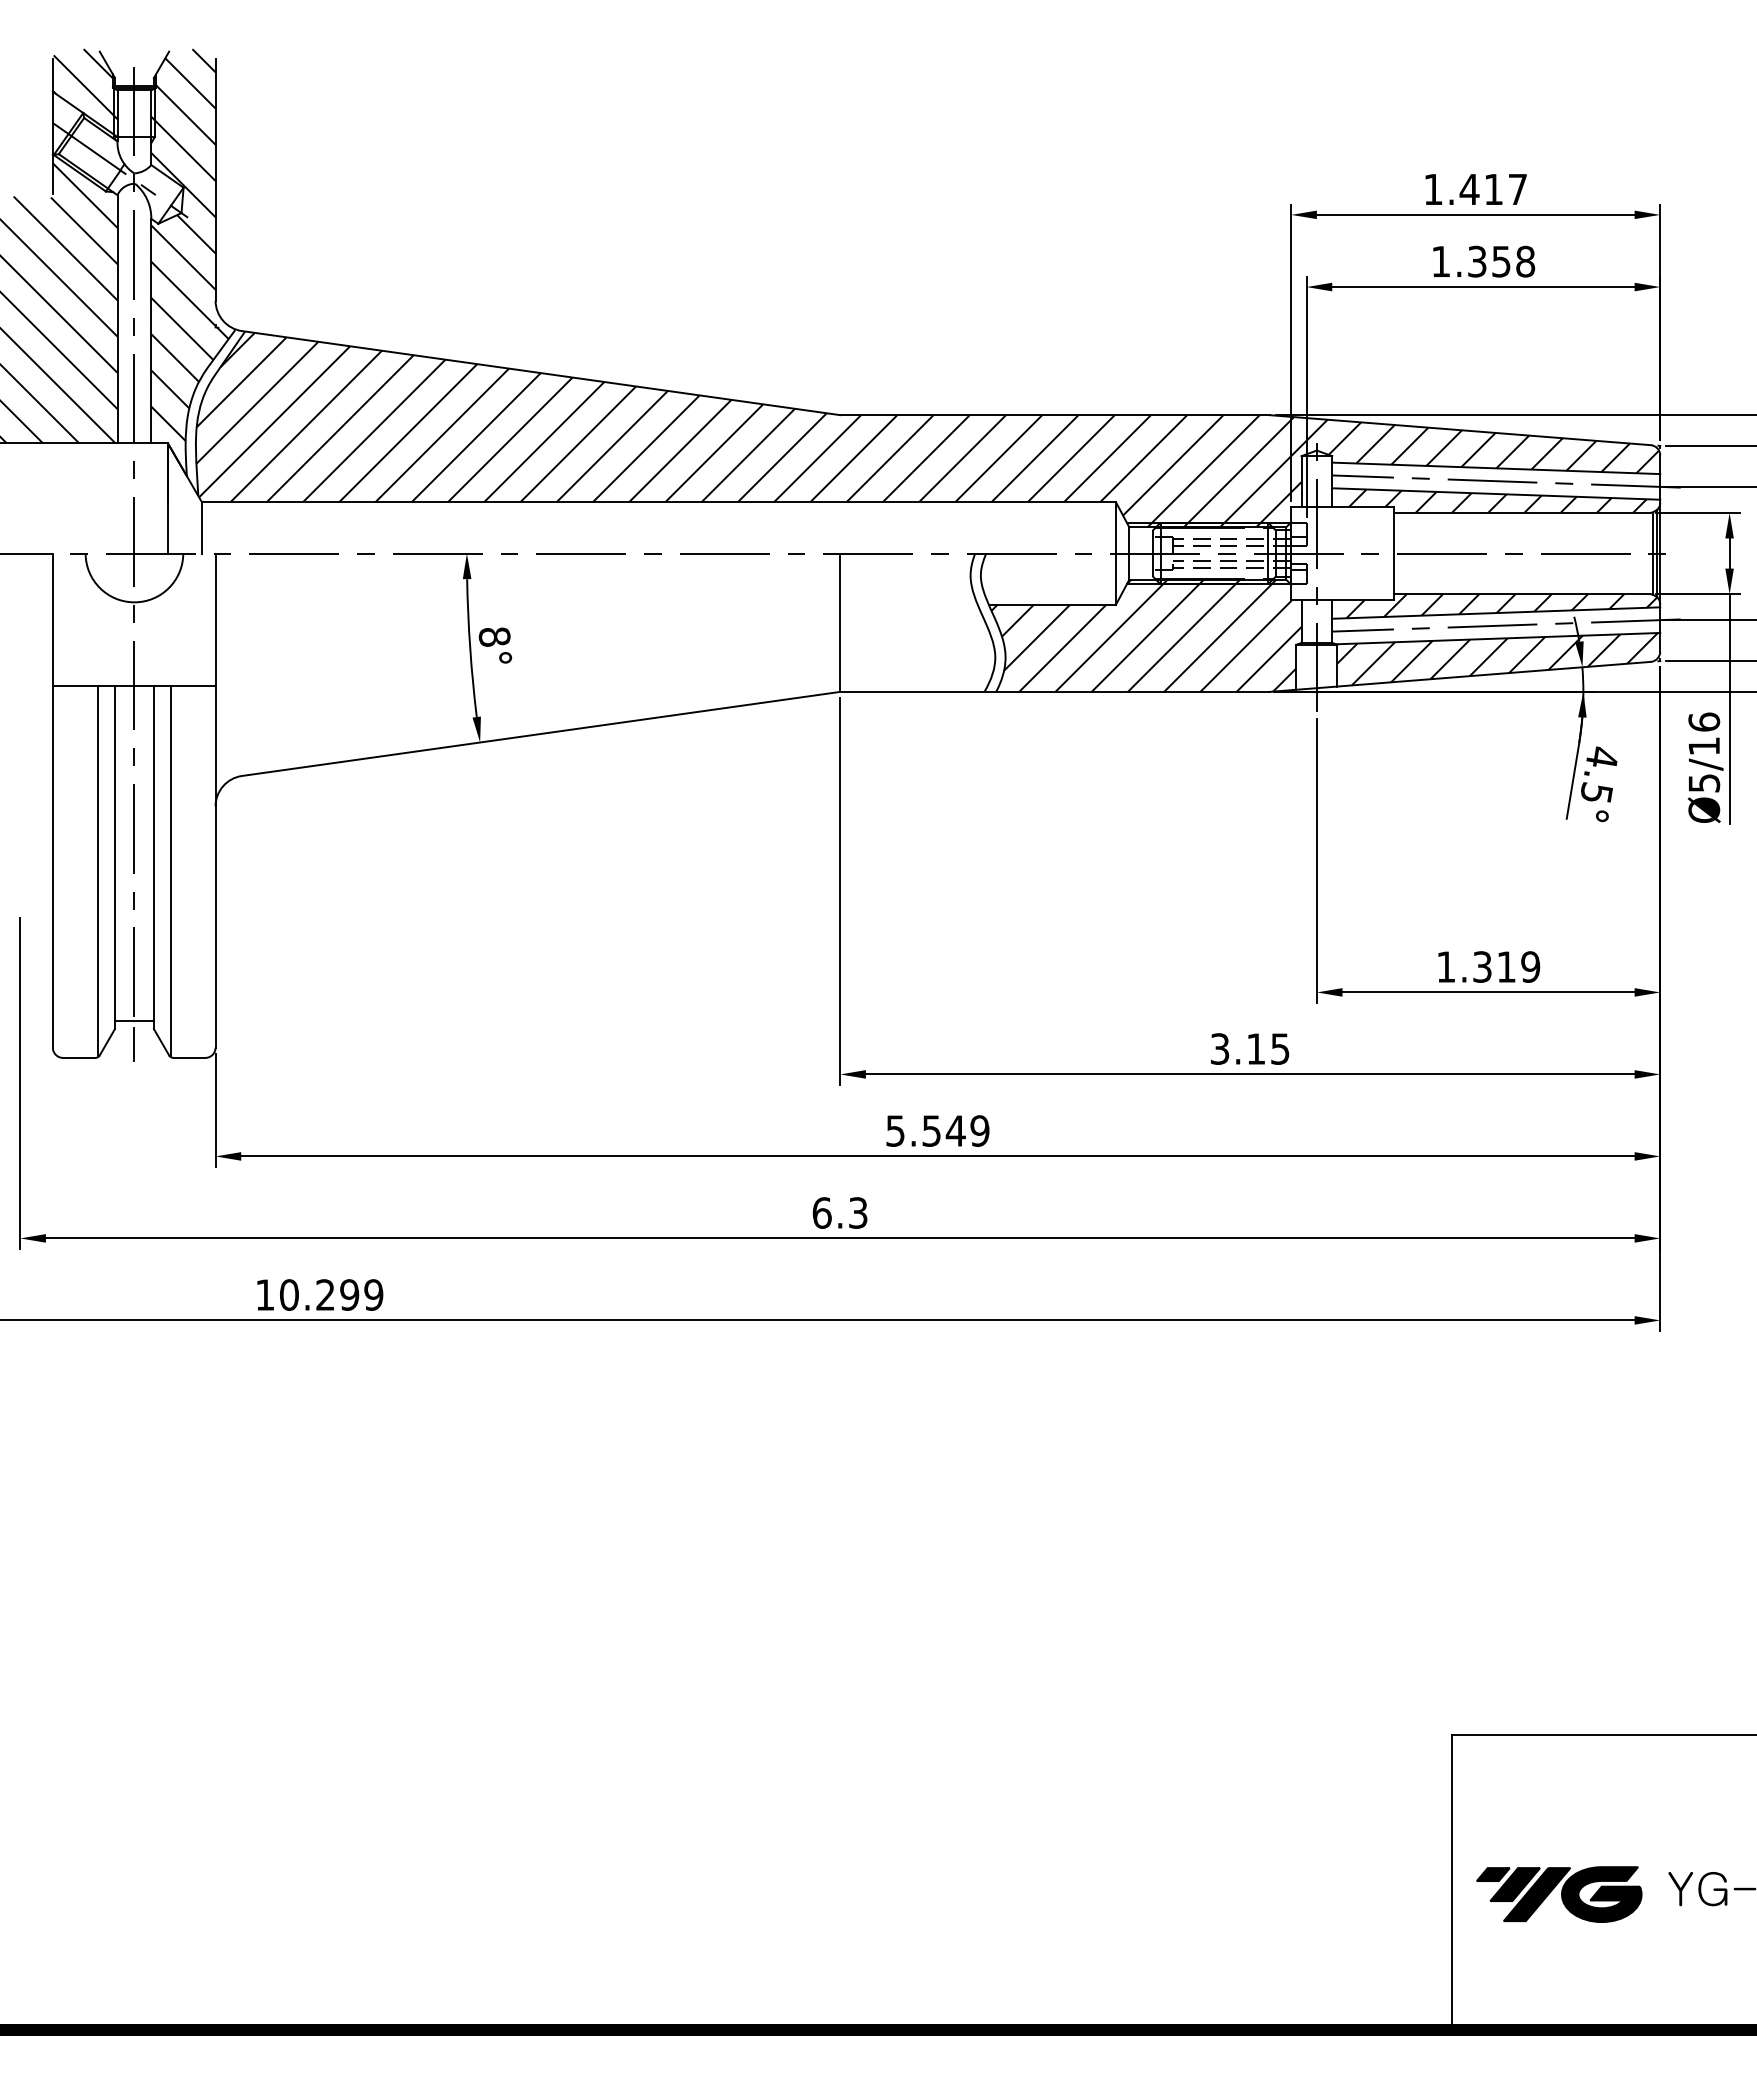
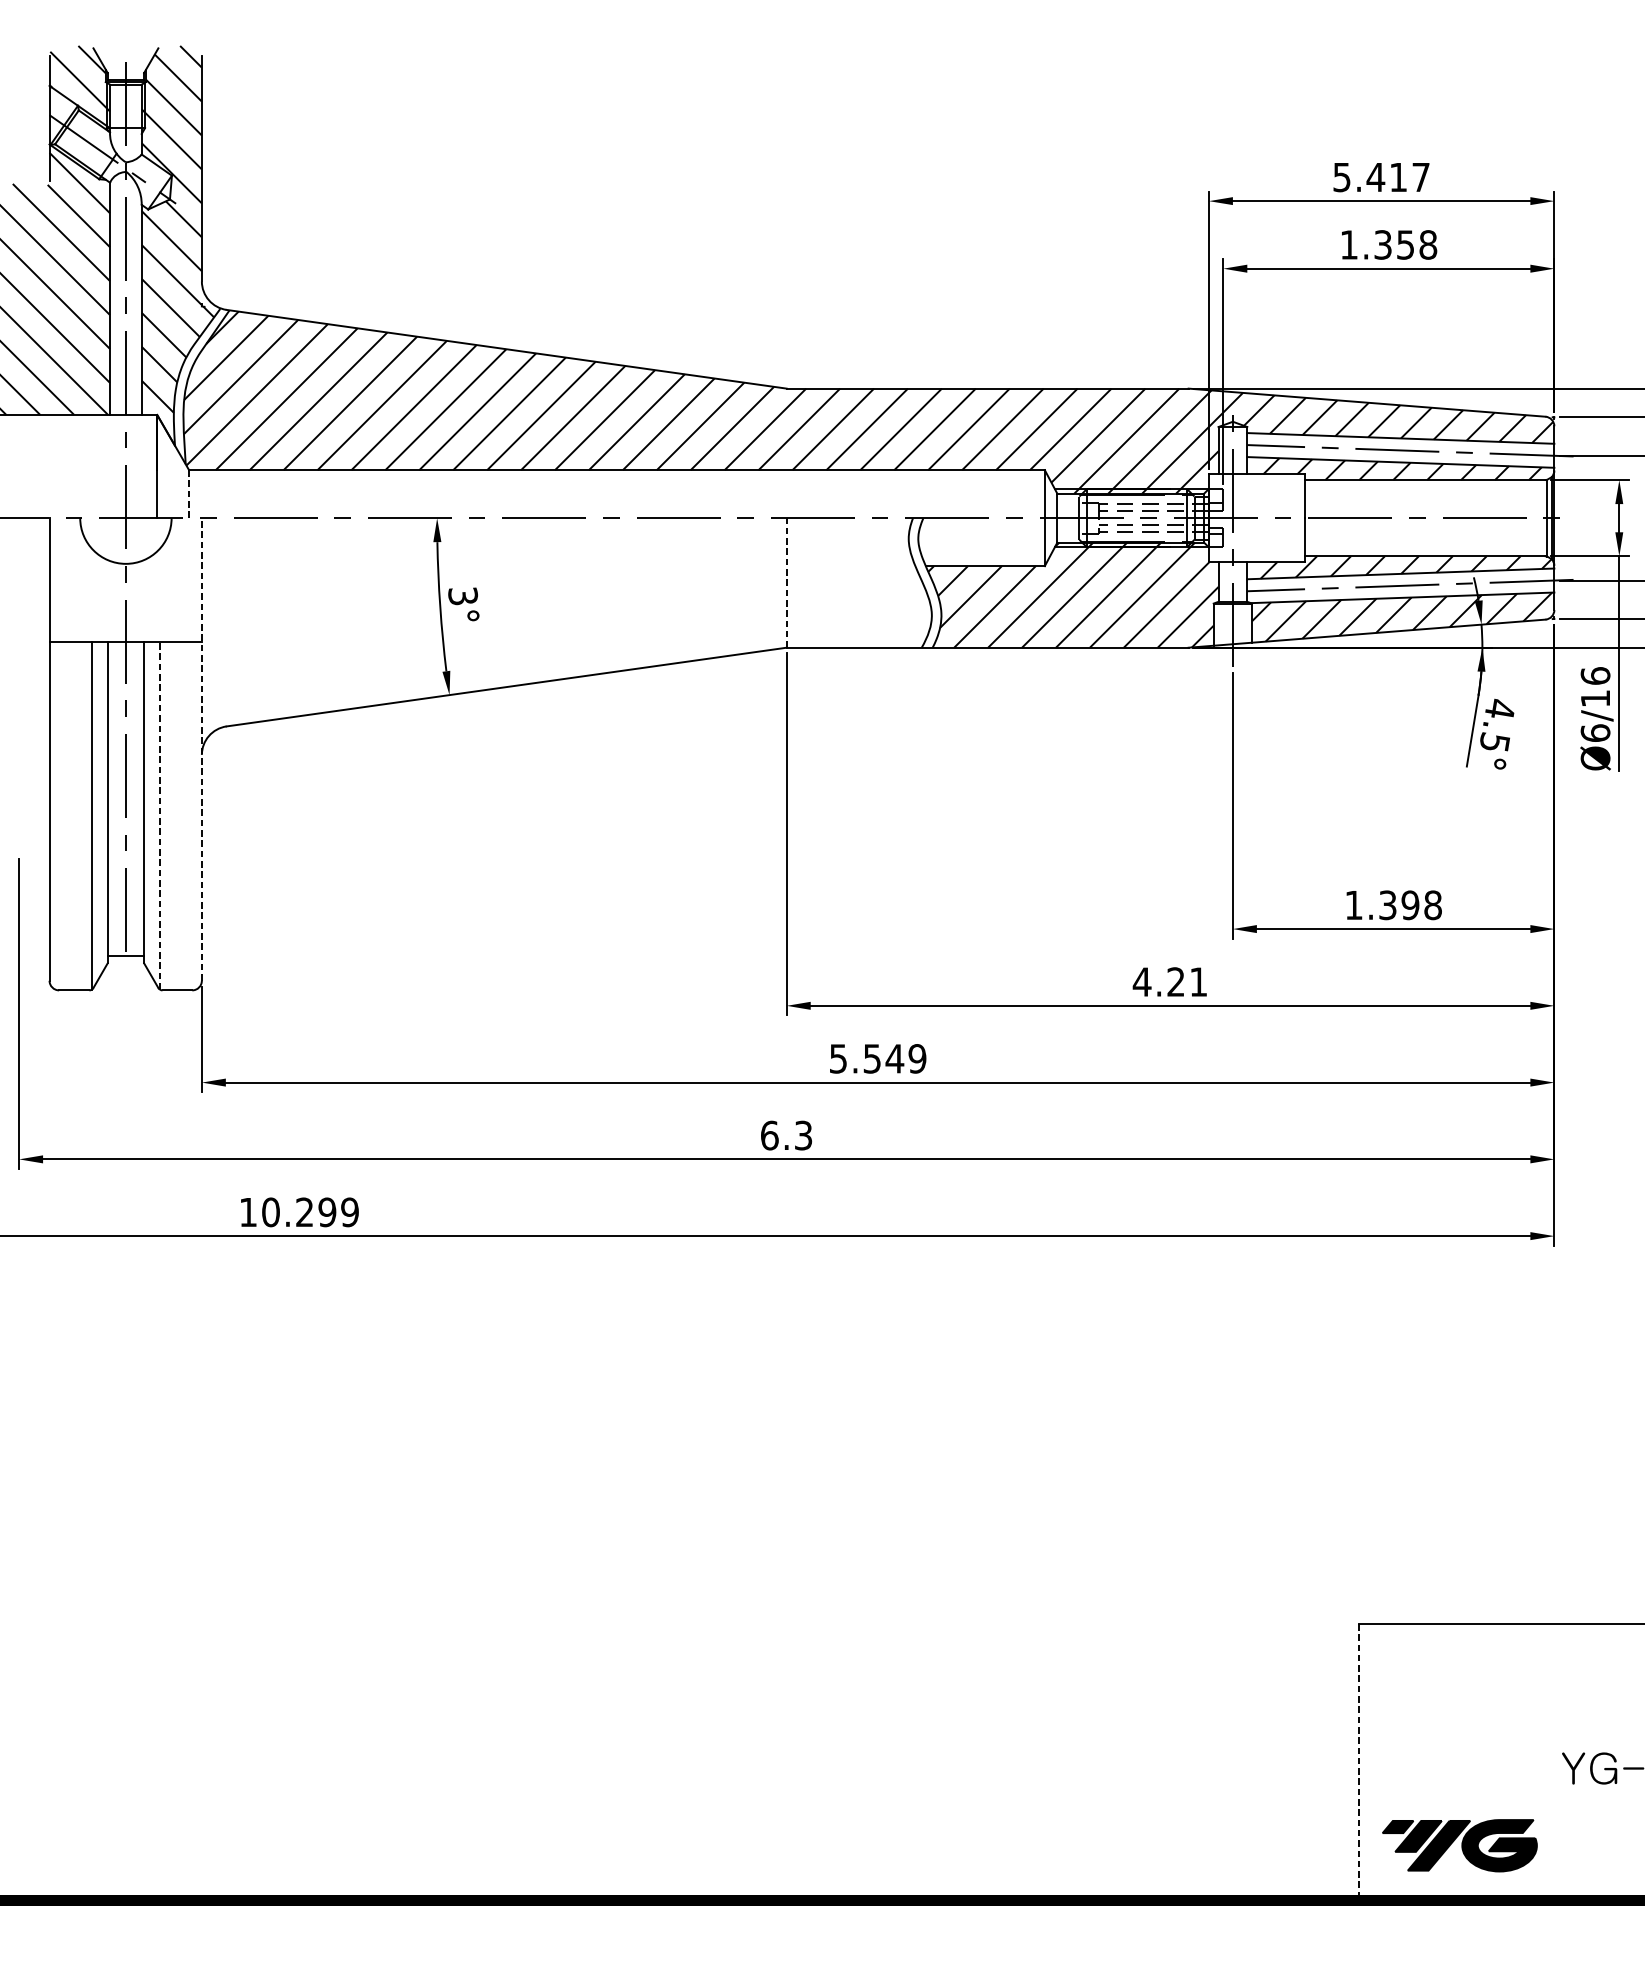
text: (1433, 189) -> (1342, 177), 1.417 -> 5.417
line: (201, 527) -> (188, 493), solid -> dashed
line: (840, 622) -> (786, 582), solid -> dashed
text: (494, 636) -> (462, 595), 8° -> 3°
text: (1704, 782) -> (1595, 732), Ø5/16 -> Ø6/16
line: (215, 800) -> (201, 749), solid -> dashed
line: (170, 871) -> (159, 815), solid -> dashed
text: (1518, 966) -> (1421, 904), 1.319 -> 1.398
line: (134, 1044) -> (125, 977), removed
text: (1249, 1048) -> (1169, 981), 3.15 -> 4.21
line: (1451, 1882) -> (1358, 1762), solid -> dashed
part: (1559, 1894) -> (1460, 1845), moved

